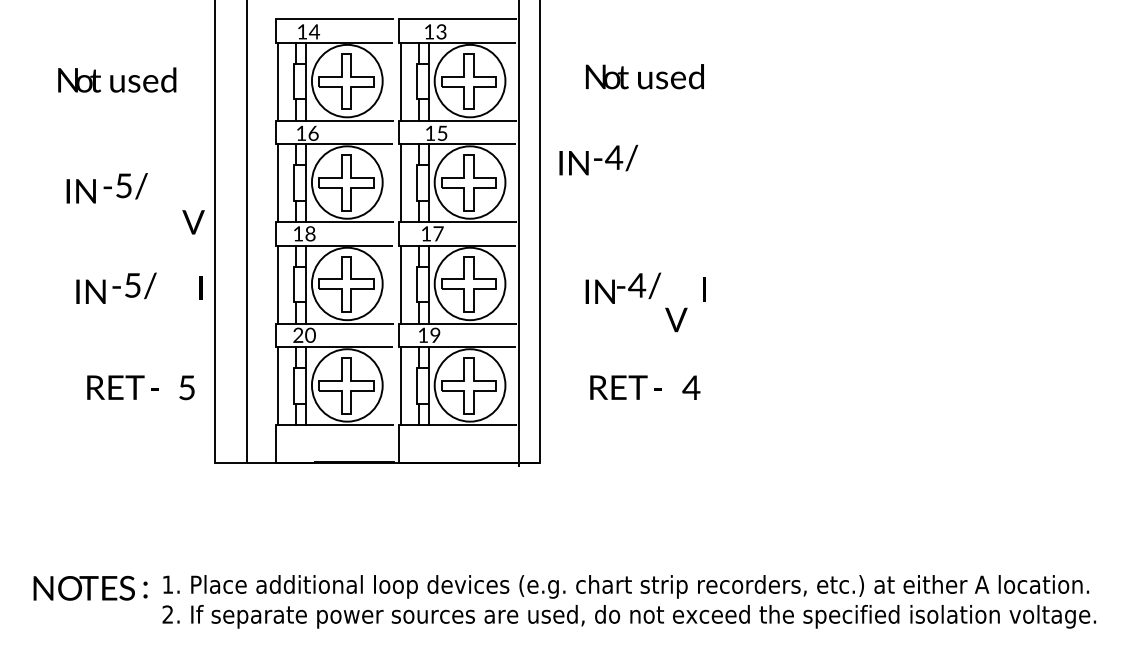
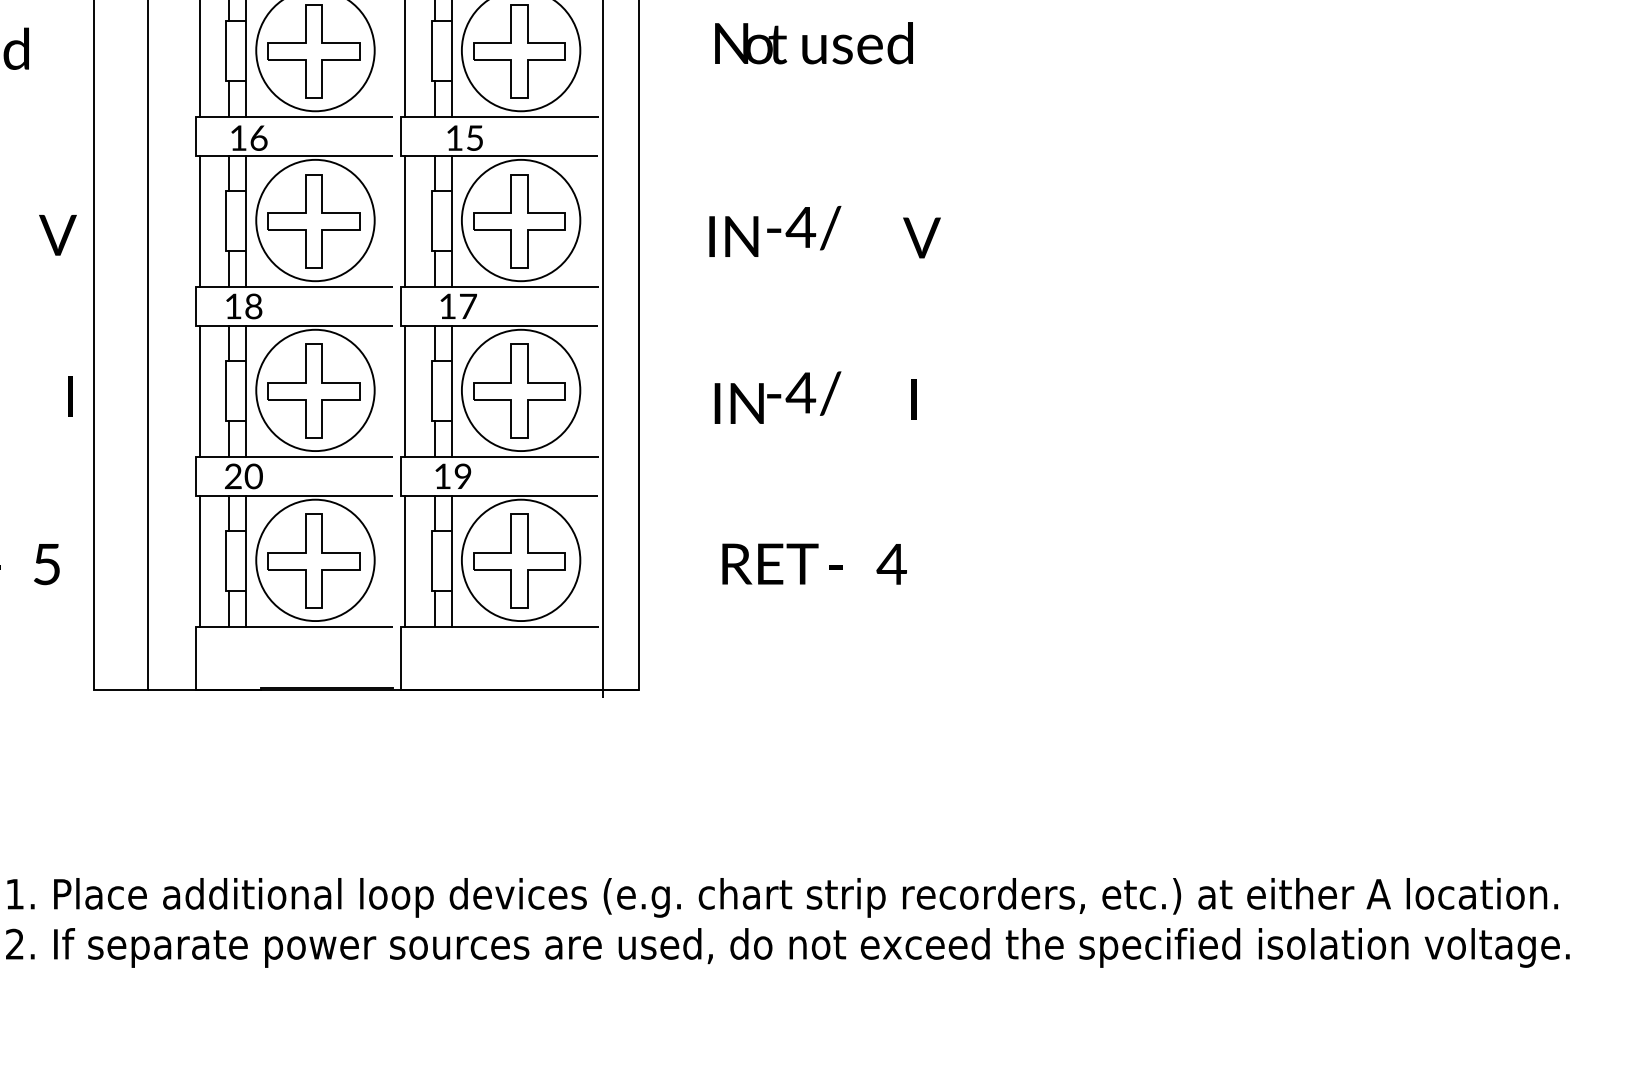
text: (598, 159) -> (774, 230), moved
text: (193, 222) -> (57, 235), moved
text: (676, 319) -> (922, 237), moved

